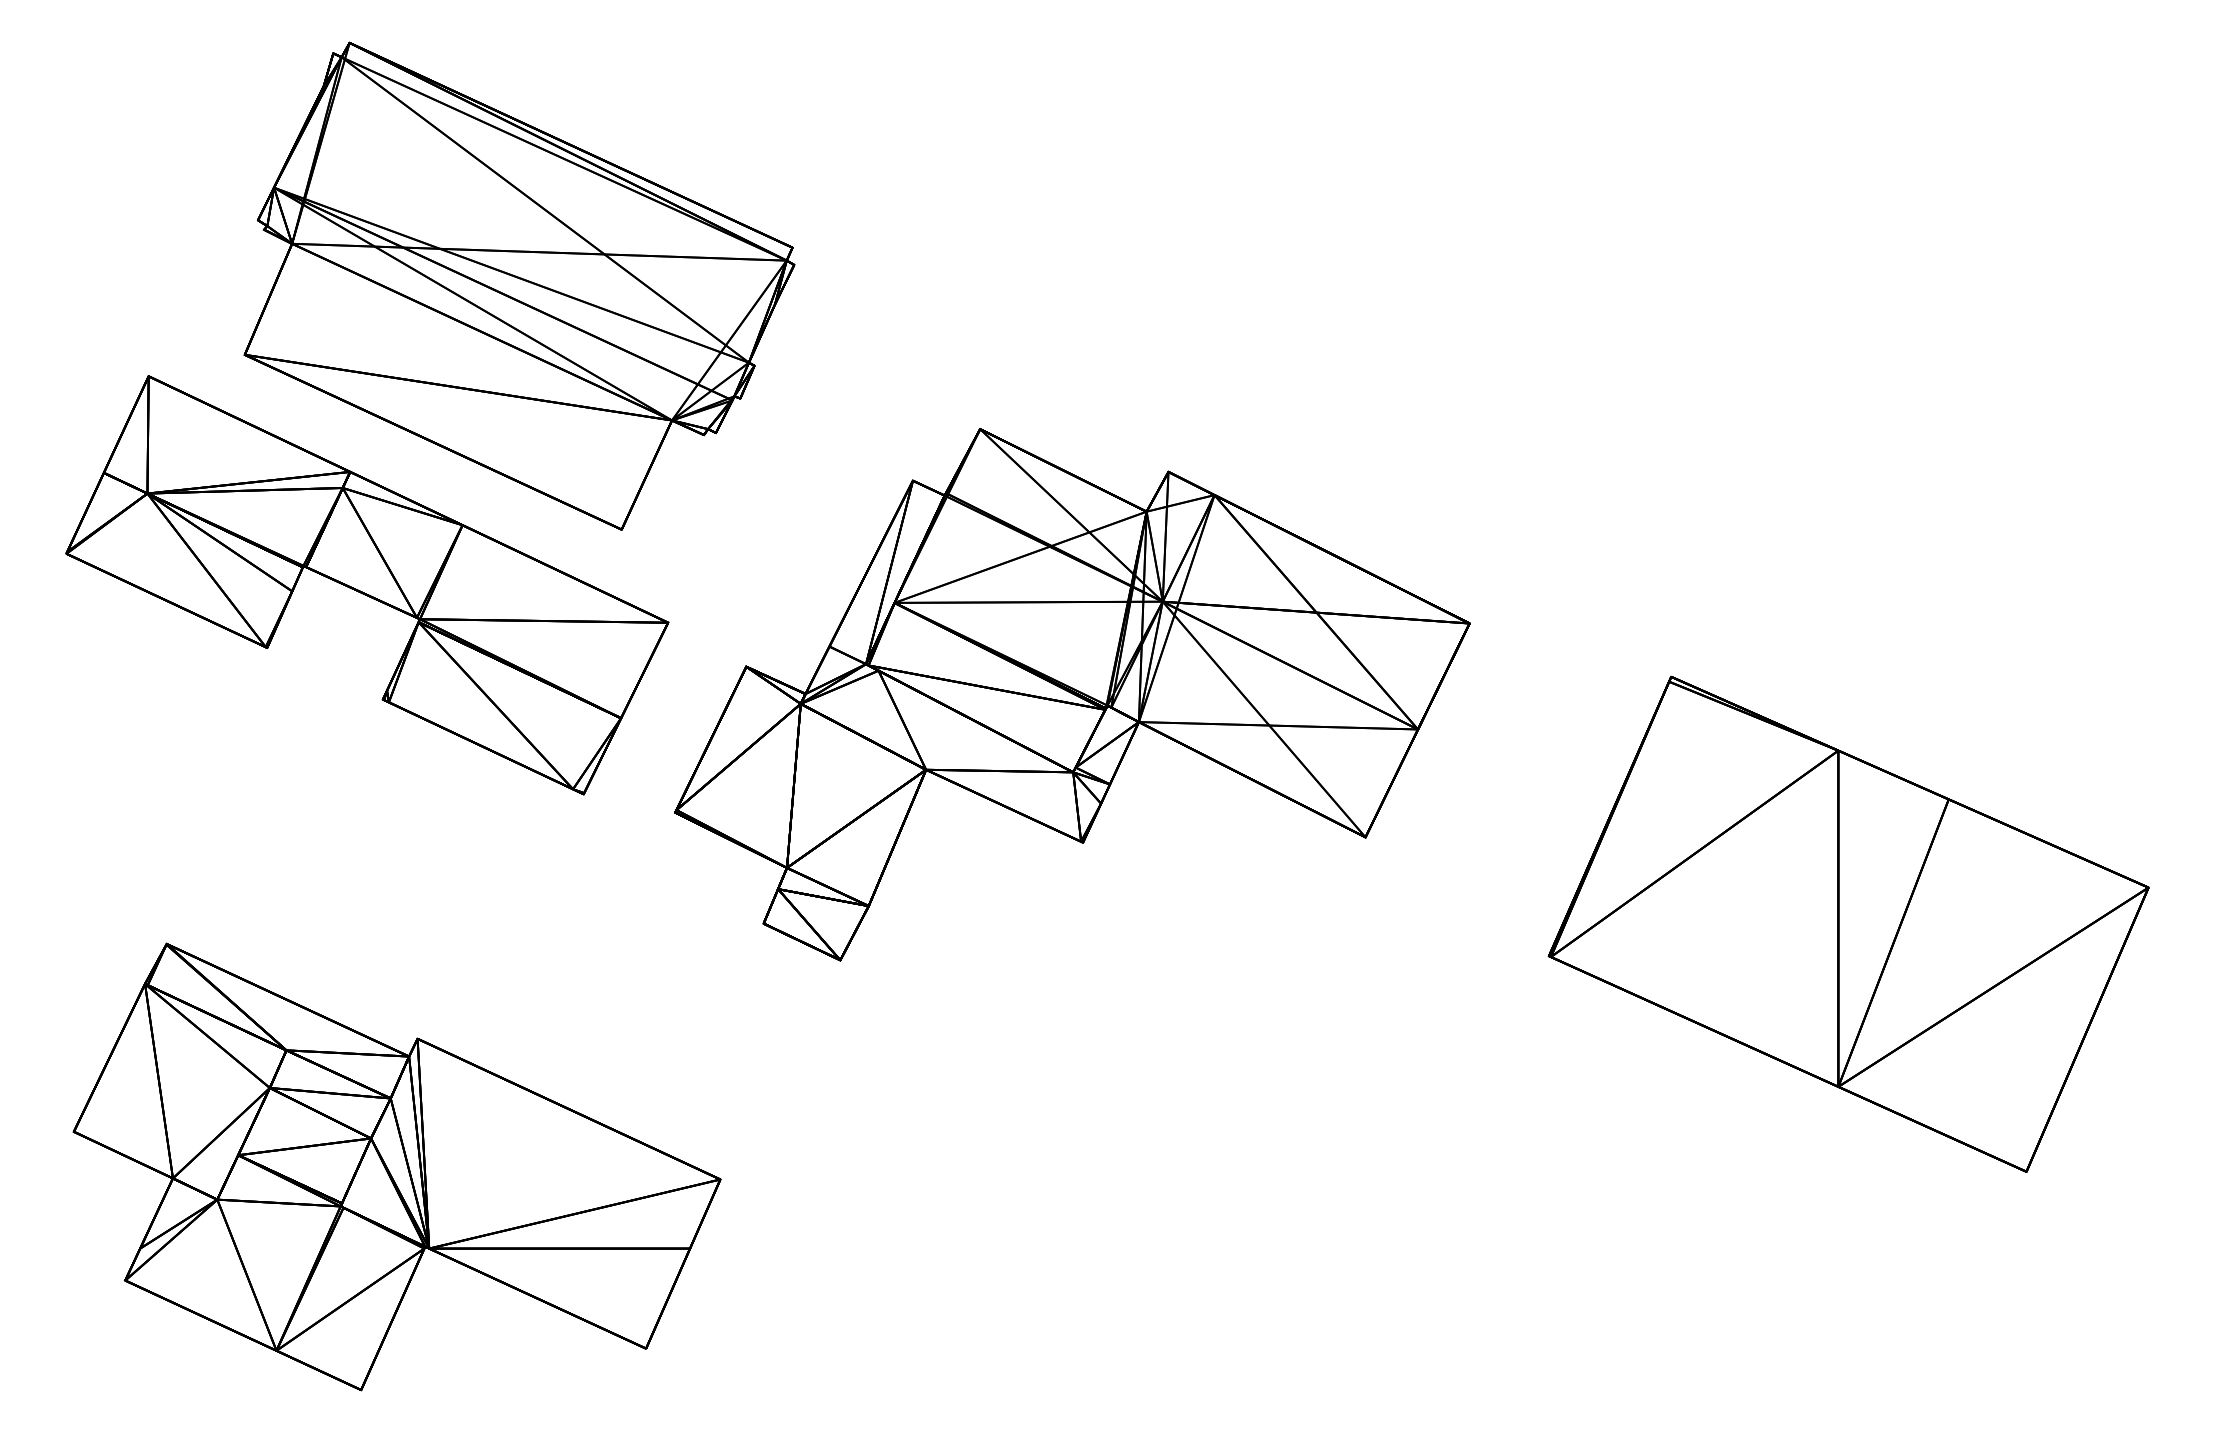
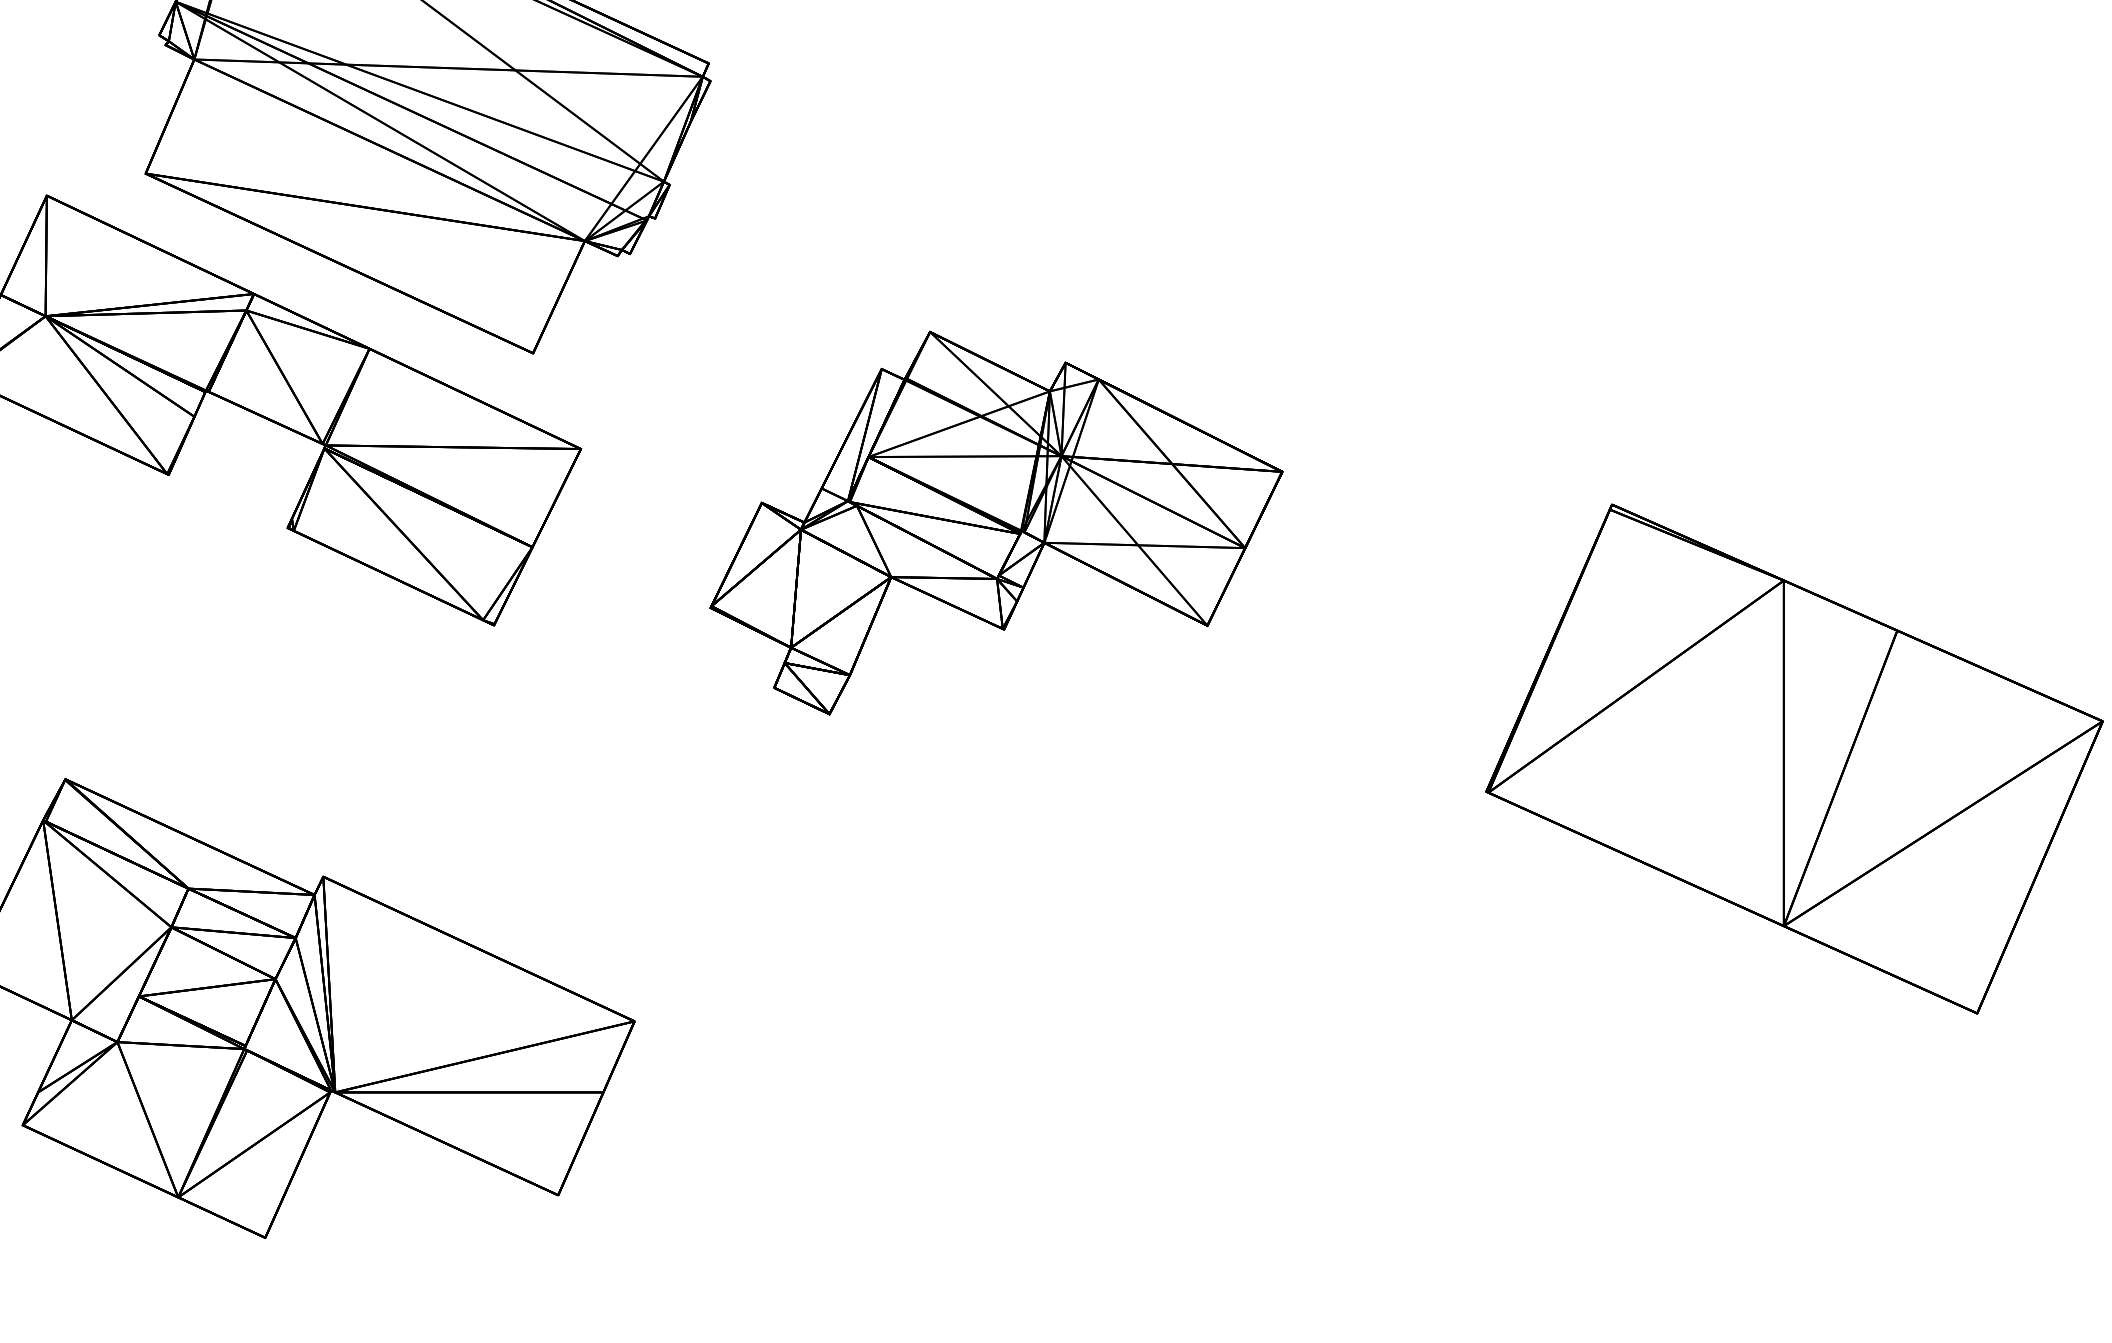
part: (1072, 694) -> (996, 522), size x0.7

